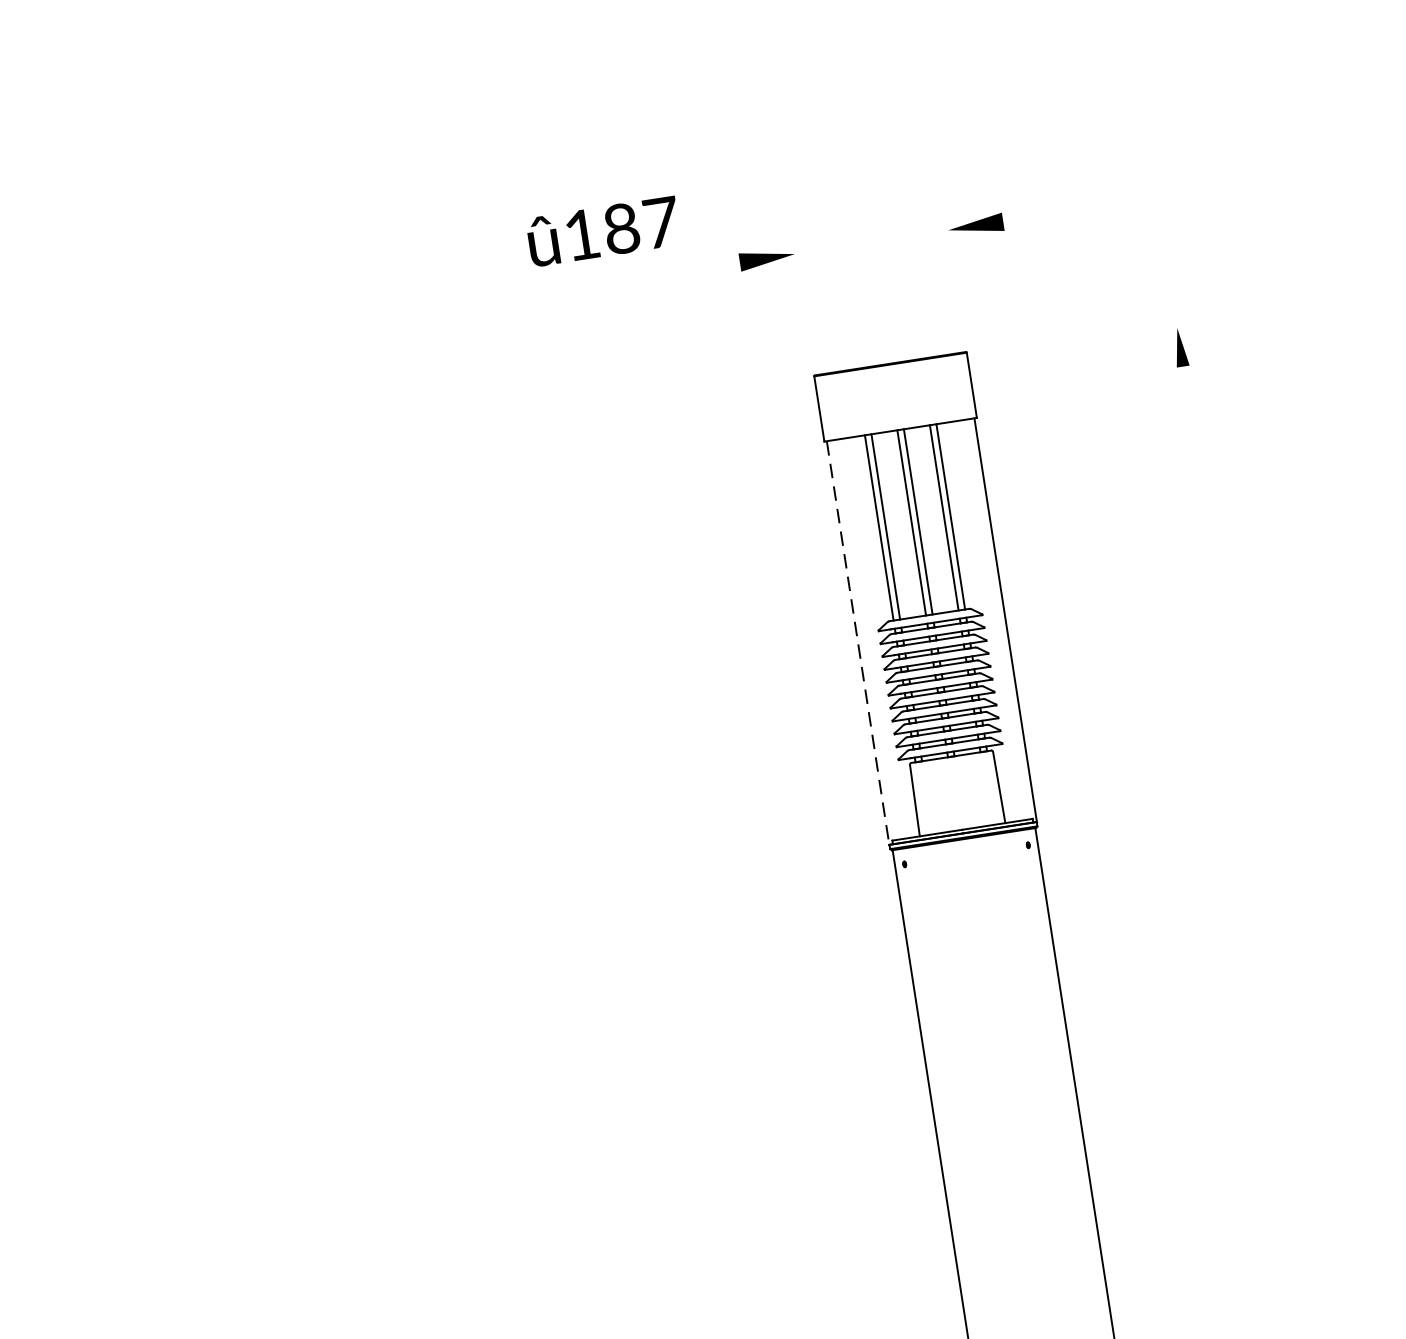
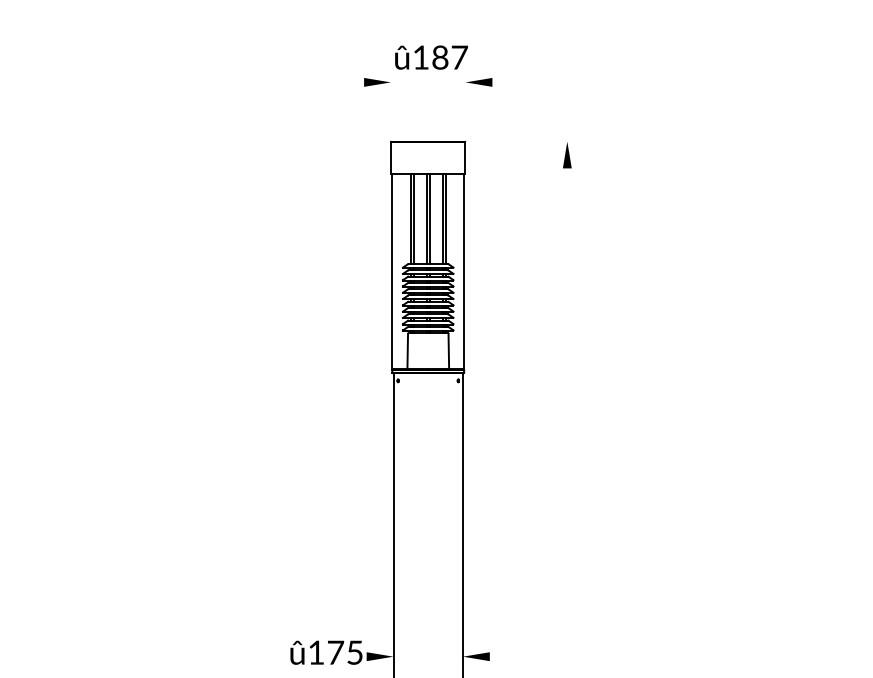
text: (603, 231) -> (431, 57), moved
part: (1180, 347) -> (567, 155), size x1.43
line: (858, 643) -> (392, 272), dashed -> solid

